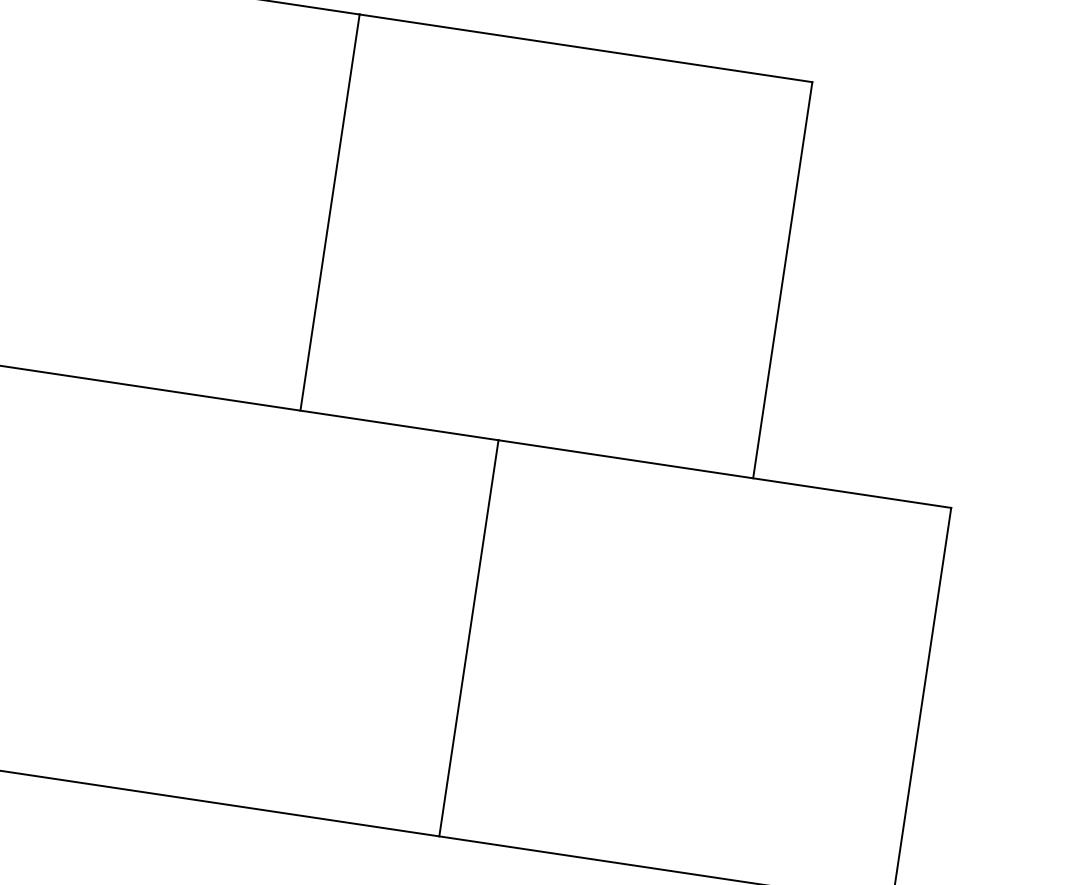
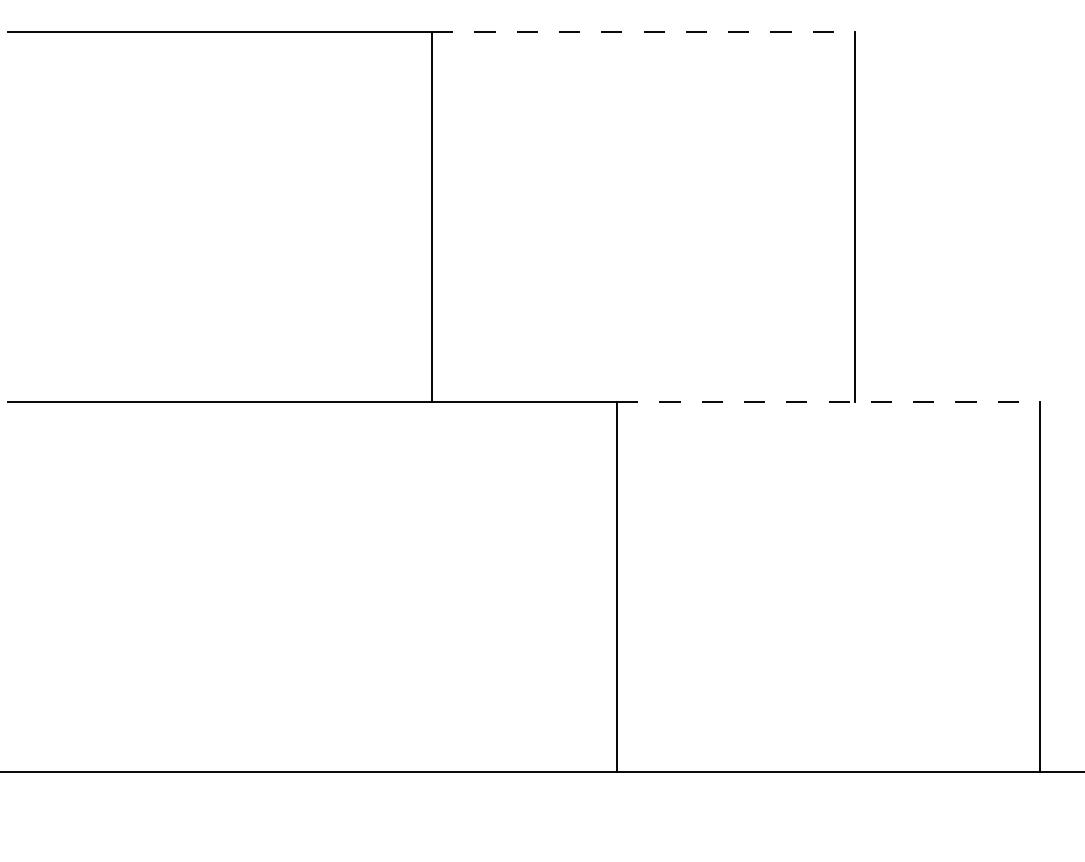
line: (587, 48) -> (644, 31), solid -> dashed
line: (725, 474) -> (829, 401), solid -> dashed

